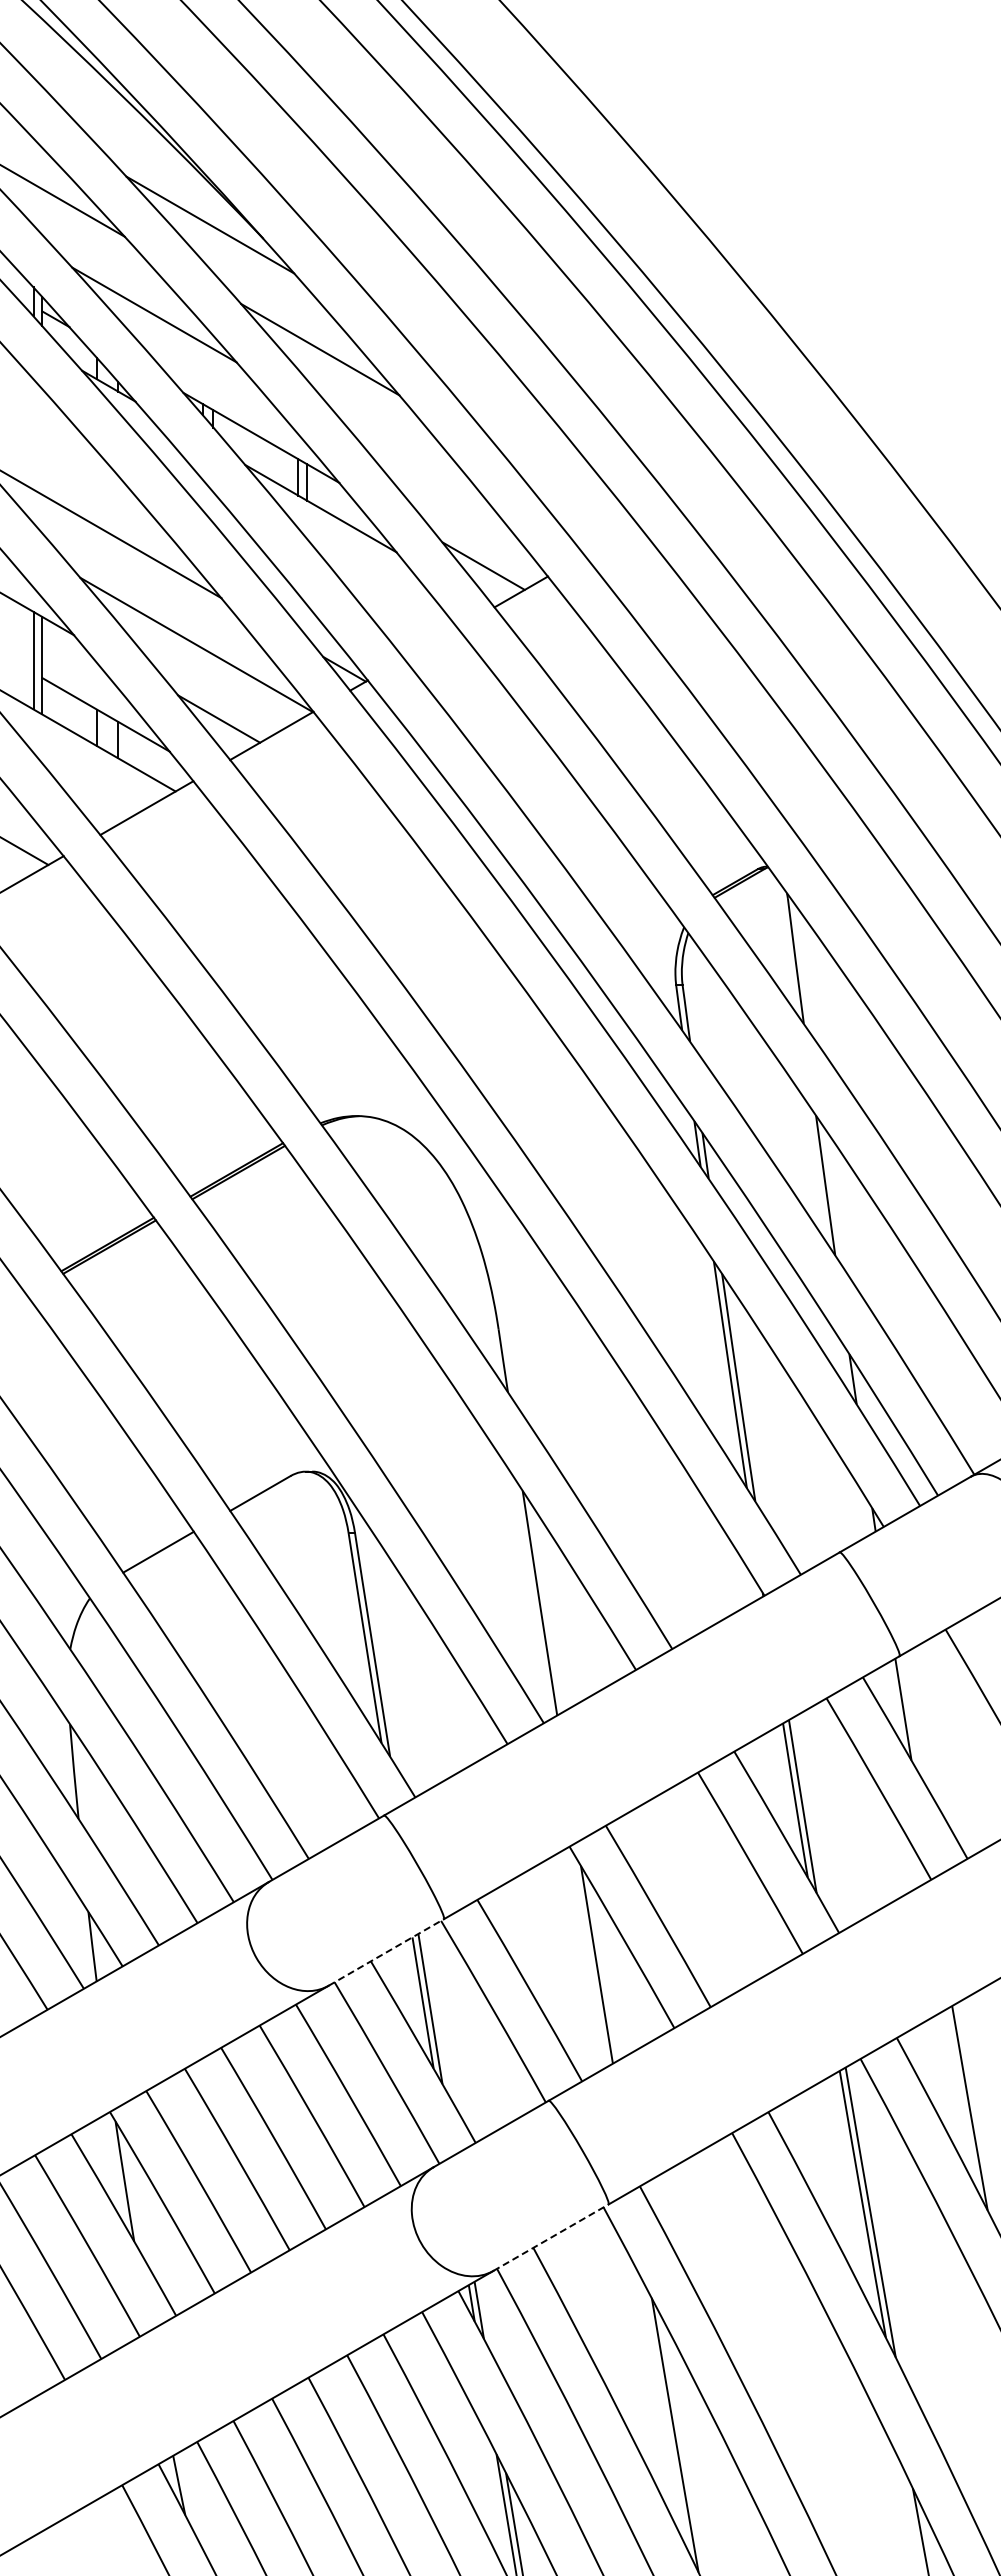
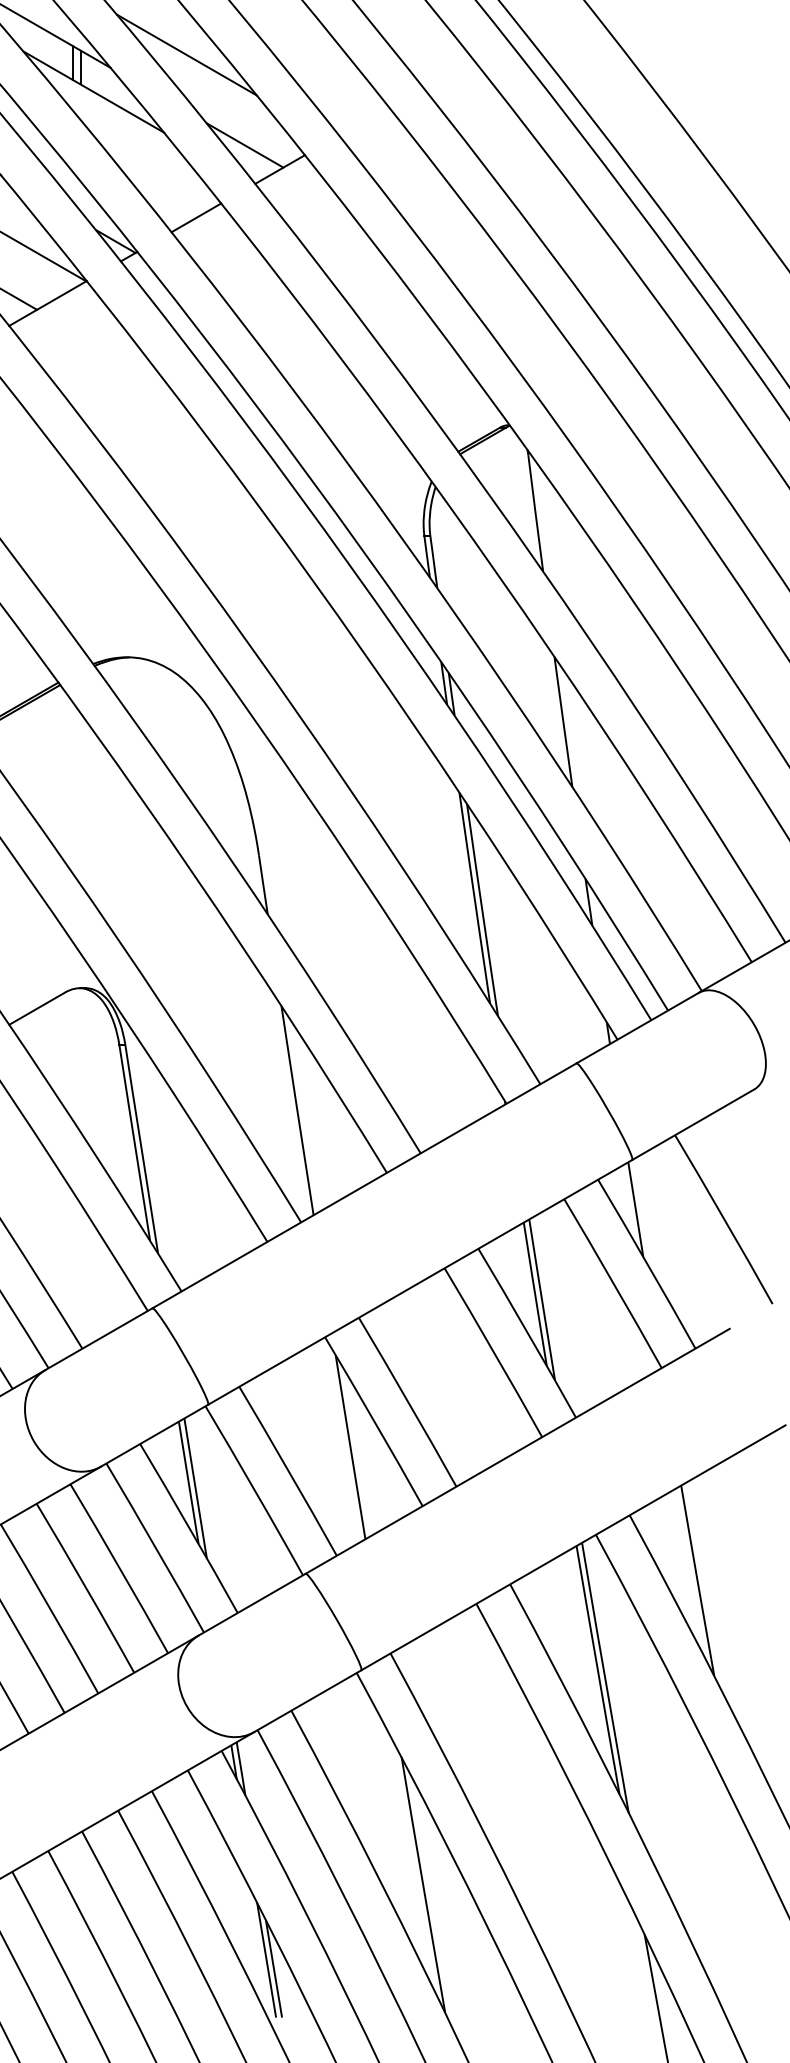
line: (421, 468) -> (187, 54), added
line: (430, 643) -> (195, 217), added
line: (386, 1952) -> (154, 1435), dashed -> solid
line: (551, 2237) -> (308, 1701), dashed -> solid

